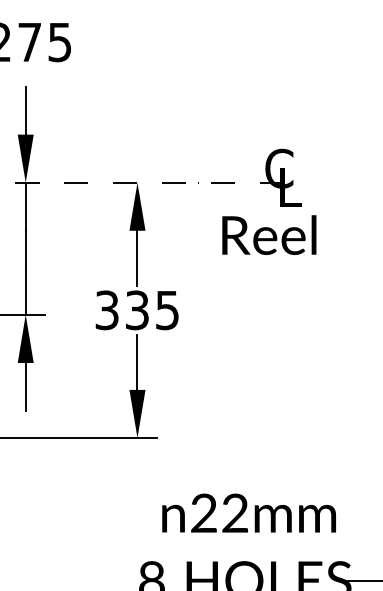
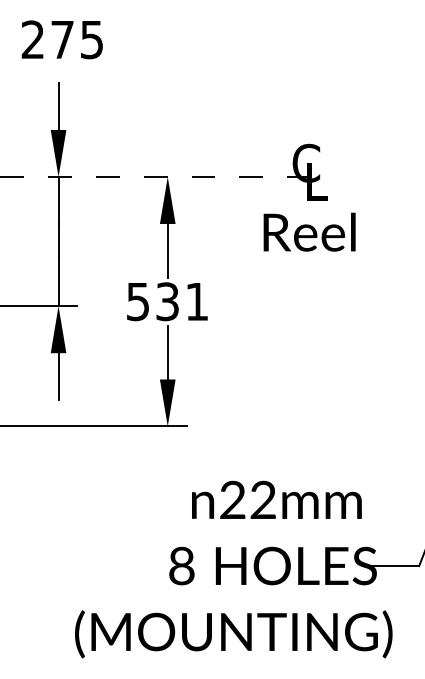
text: (269, 234) -> (309, 231), moved
text: (137, 310) -> (167, 301), 335 -> 531

